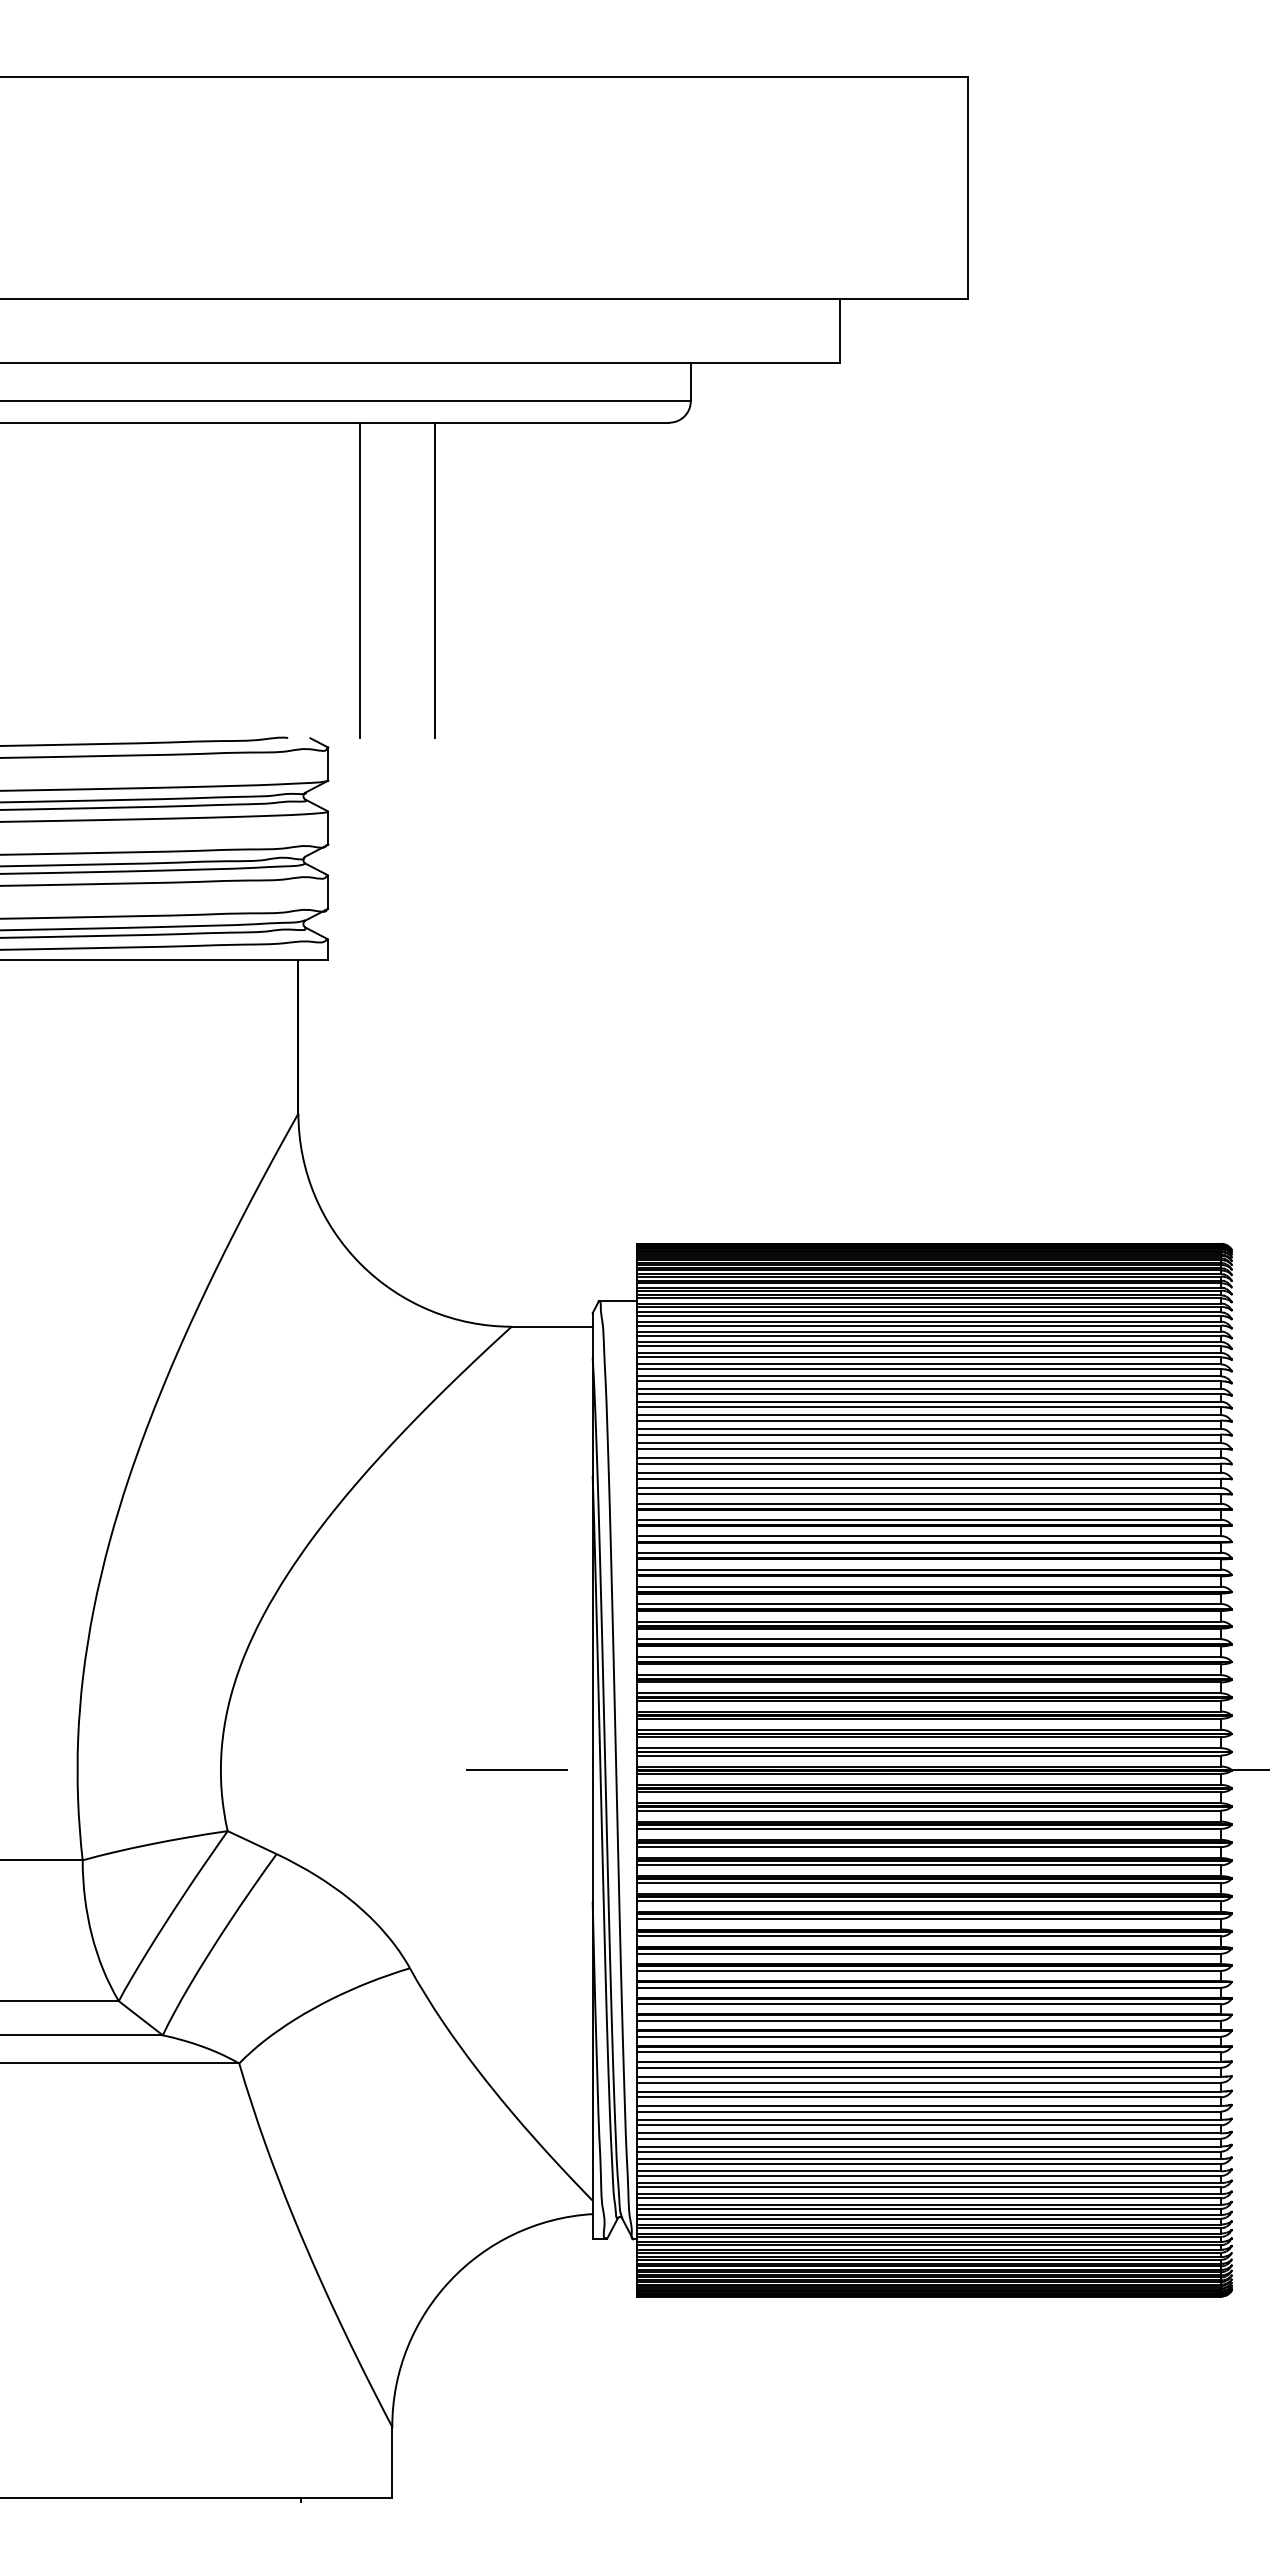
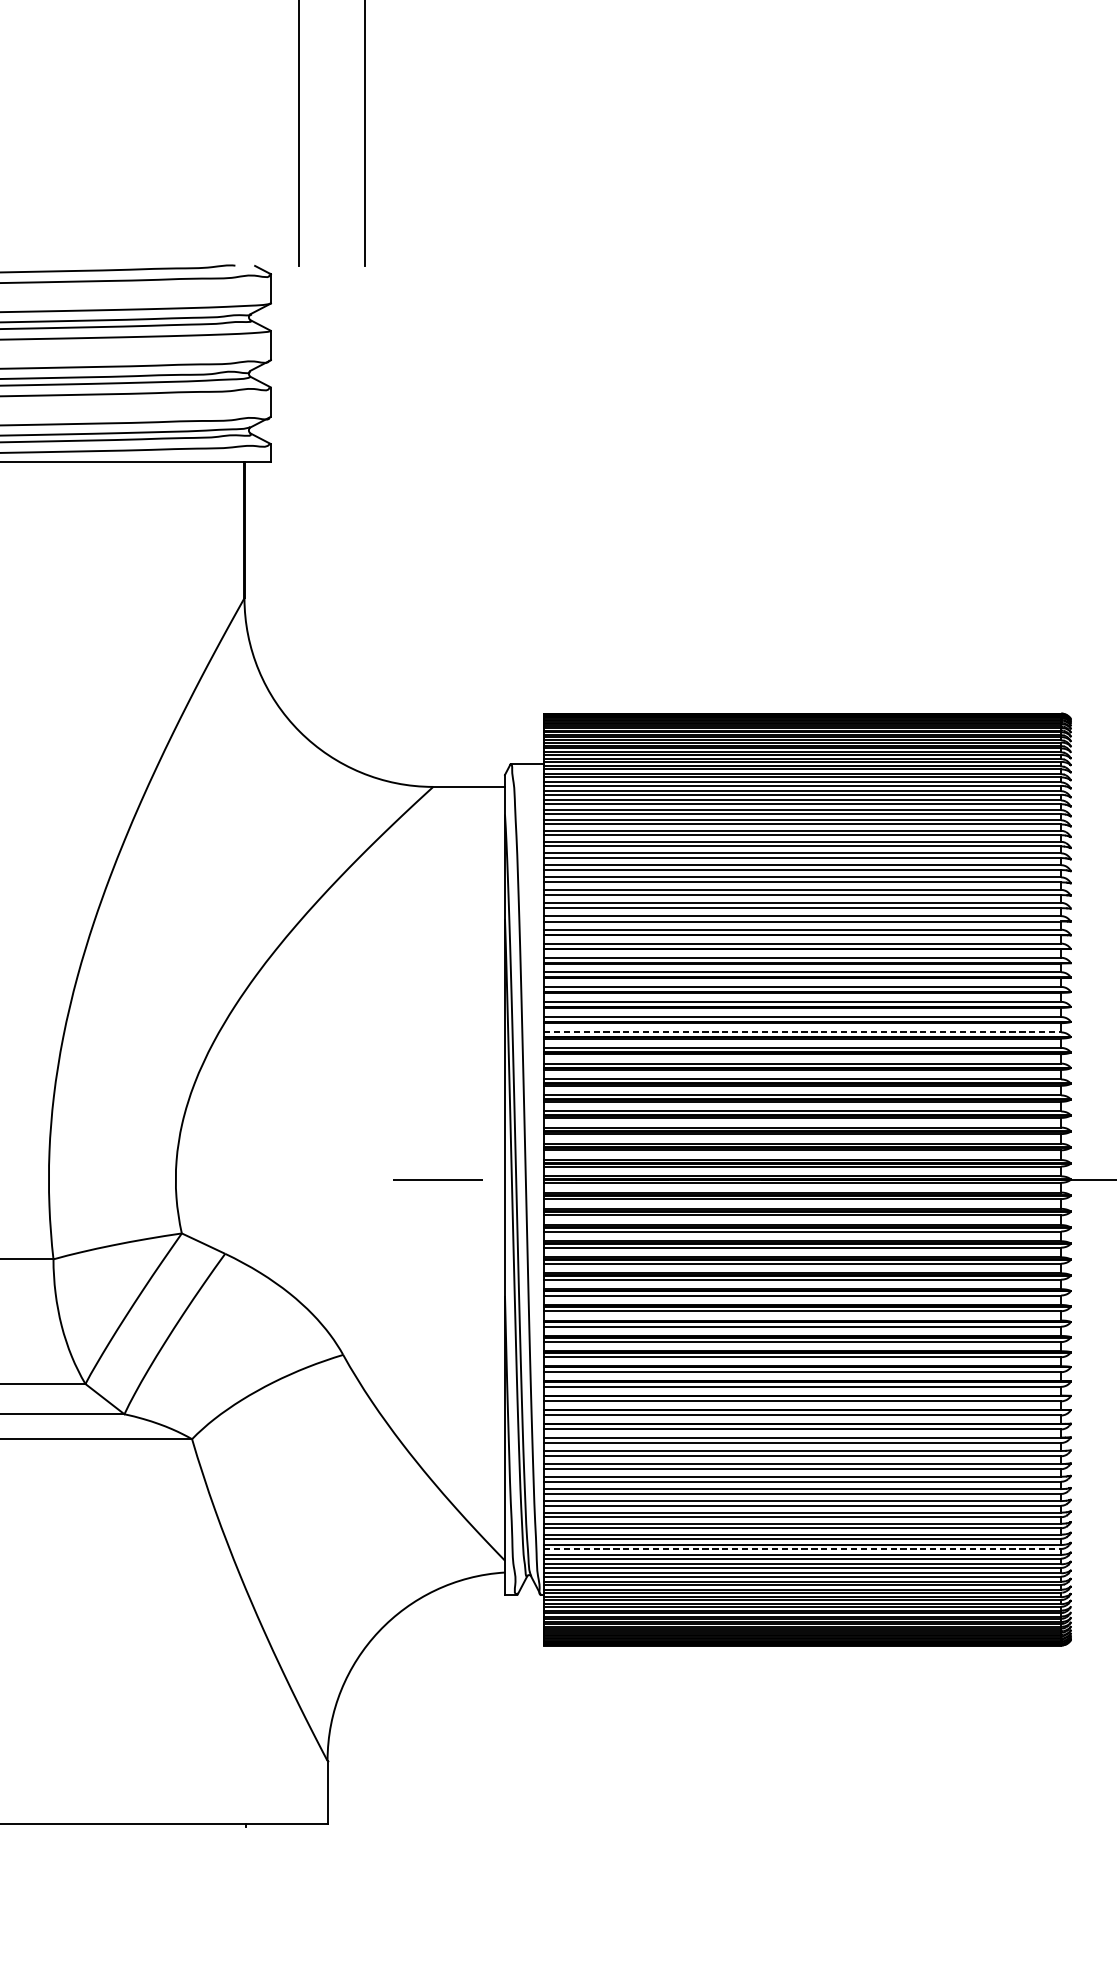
line: (929, 1604) -> (803, 1032), solid -> dashed
line: (929, 2187) -> (803, 1548), solid -> dashed

